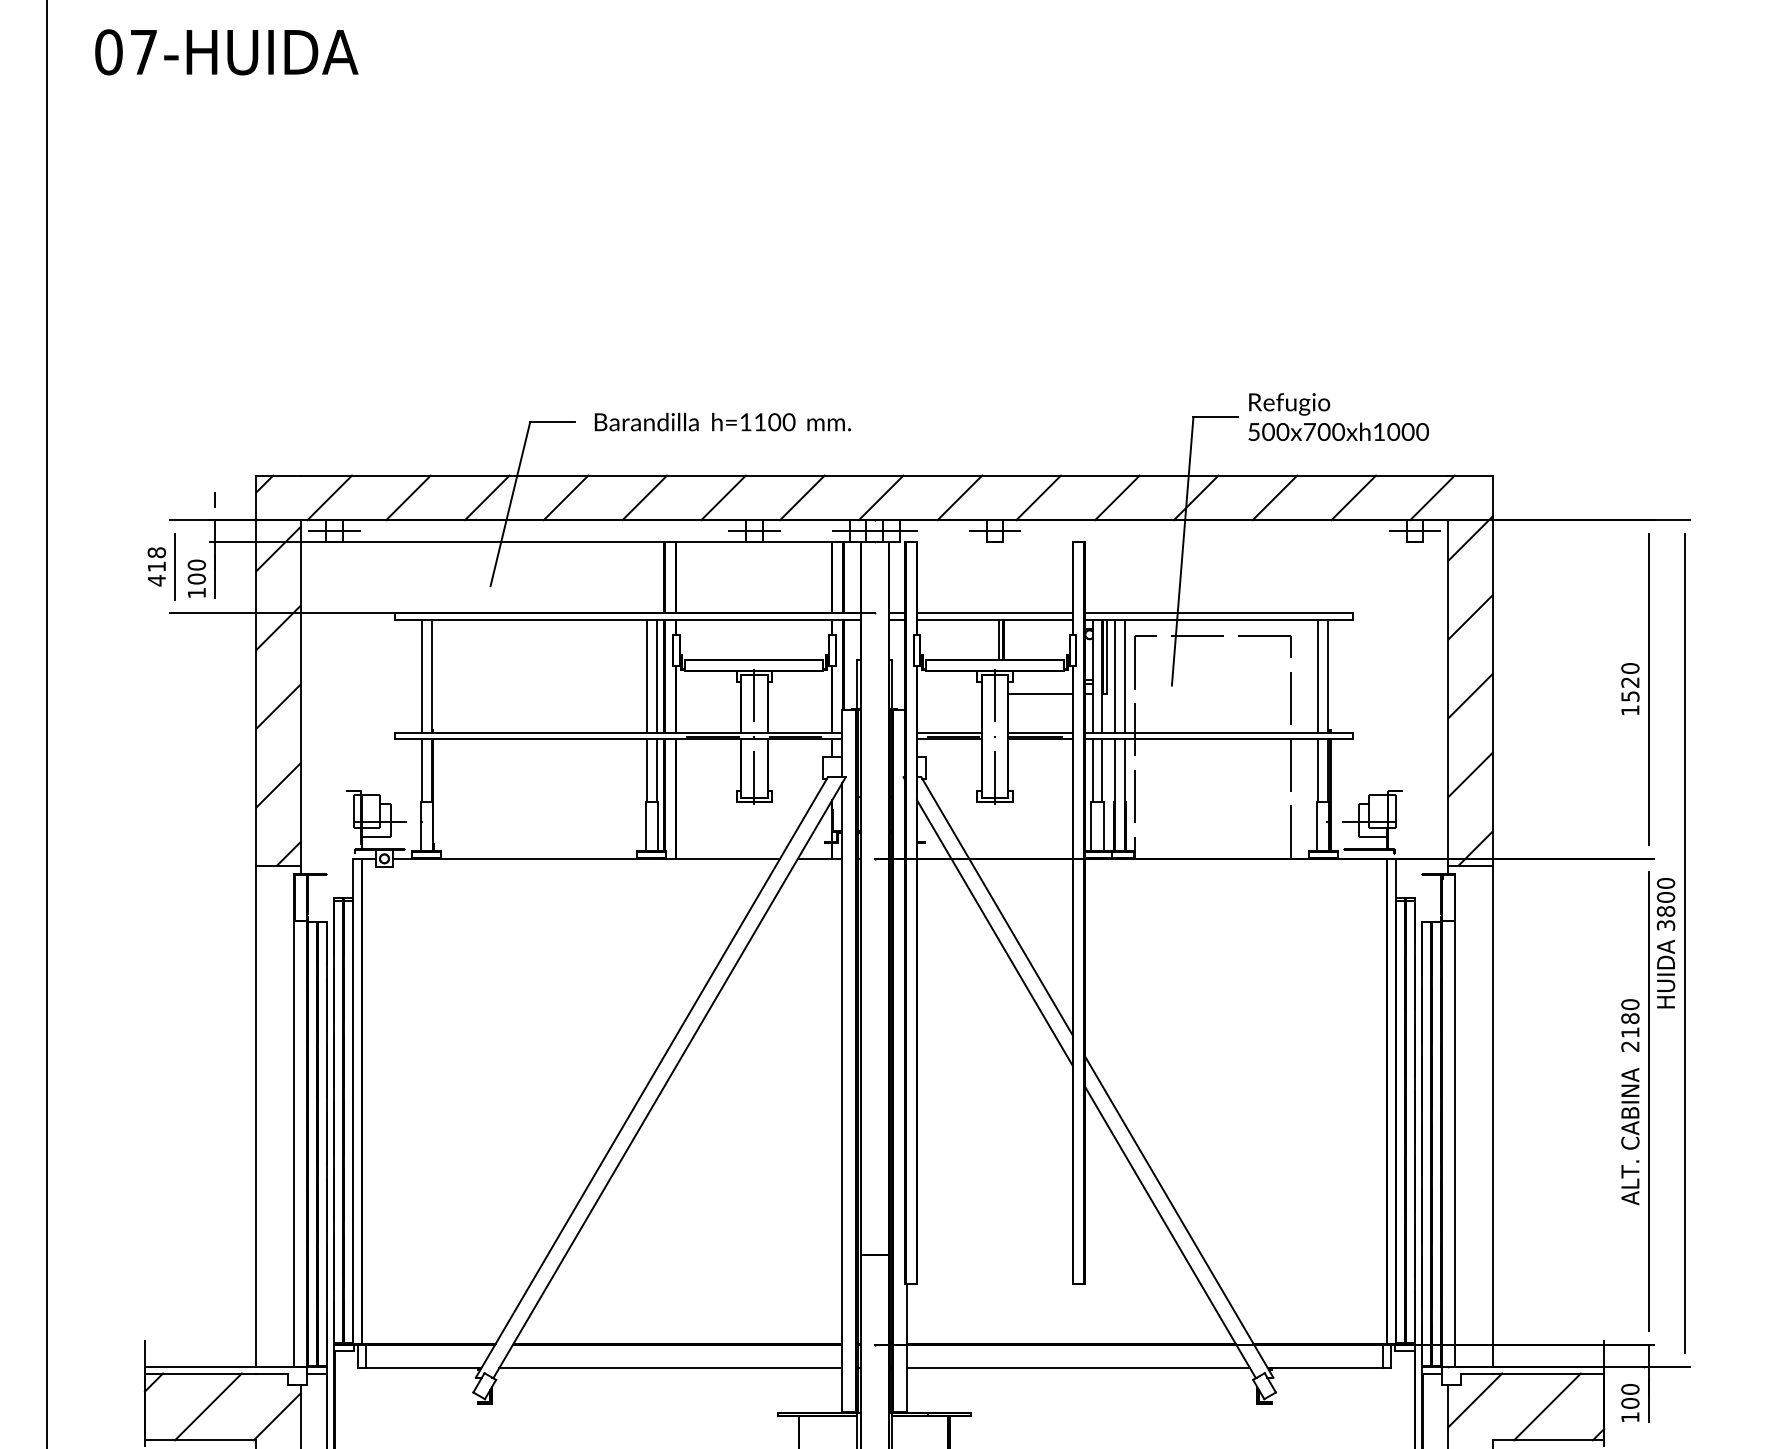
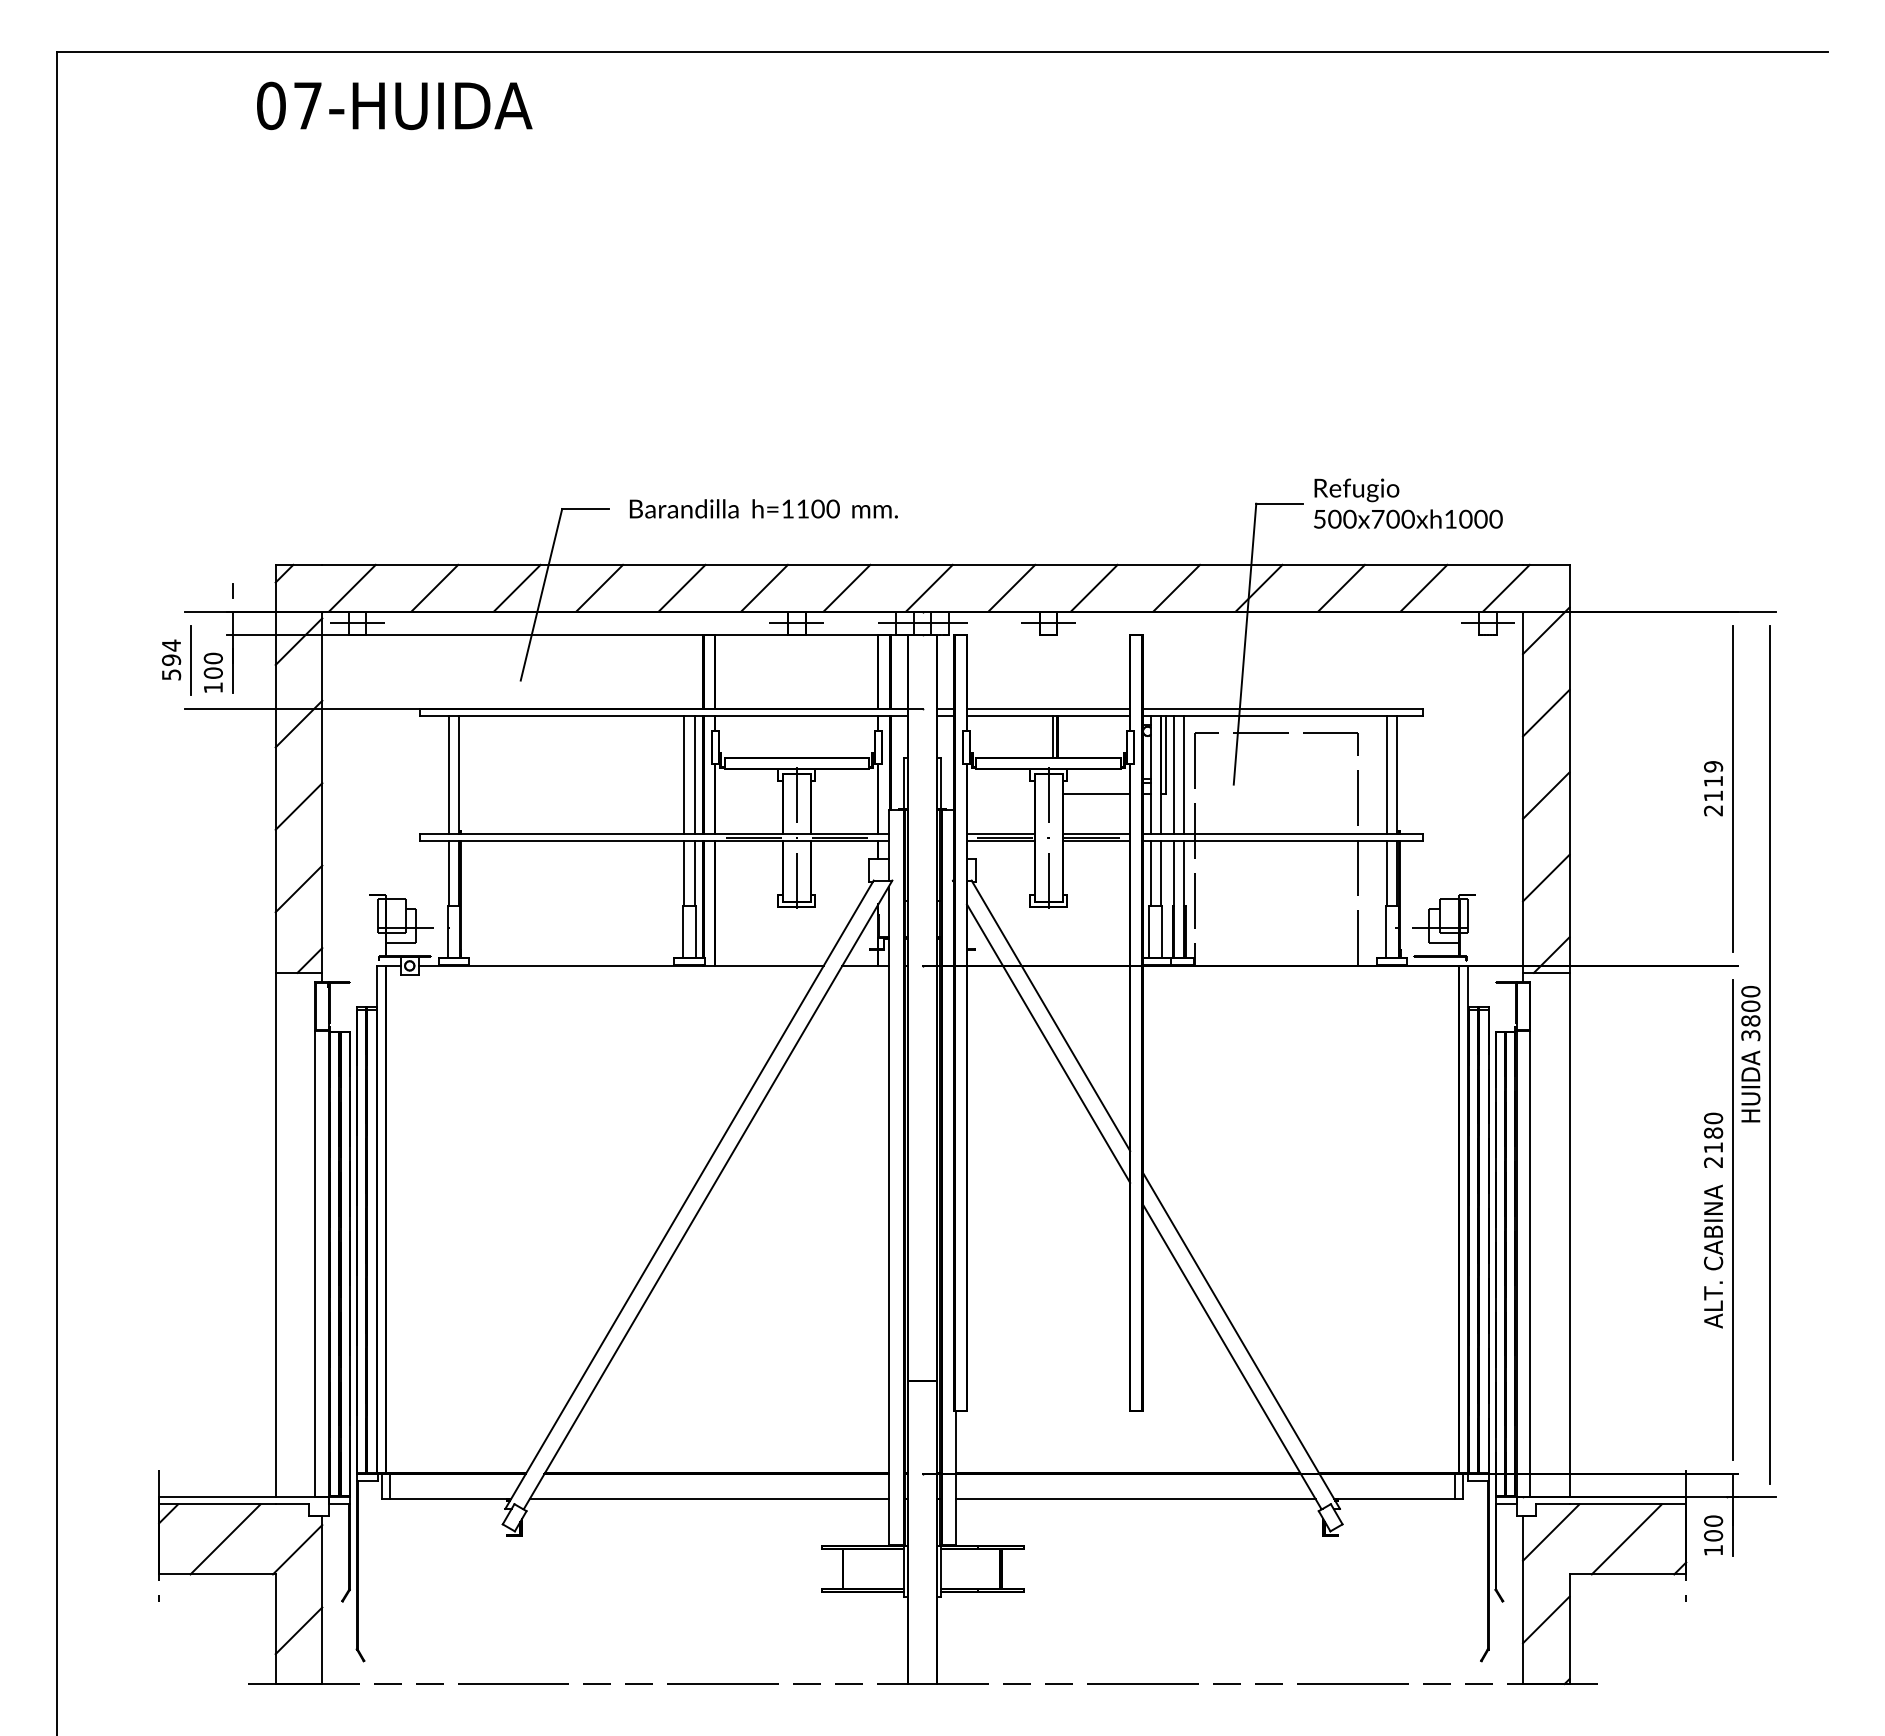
text: (226, 51) -> (394, 105), moved
text: (156, 566) -> (171, 659), 418 -> 594
text: (1630, 689) -> (1713, 788), 1520 -> 2119

